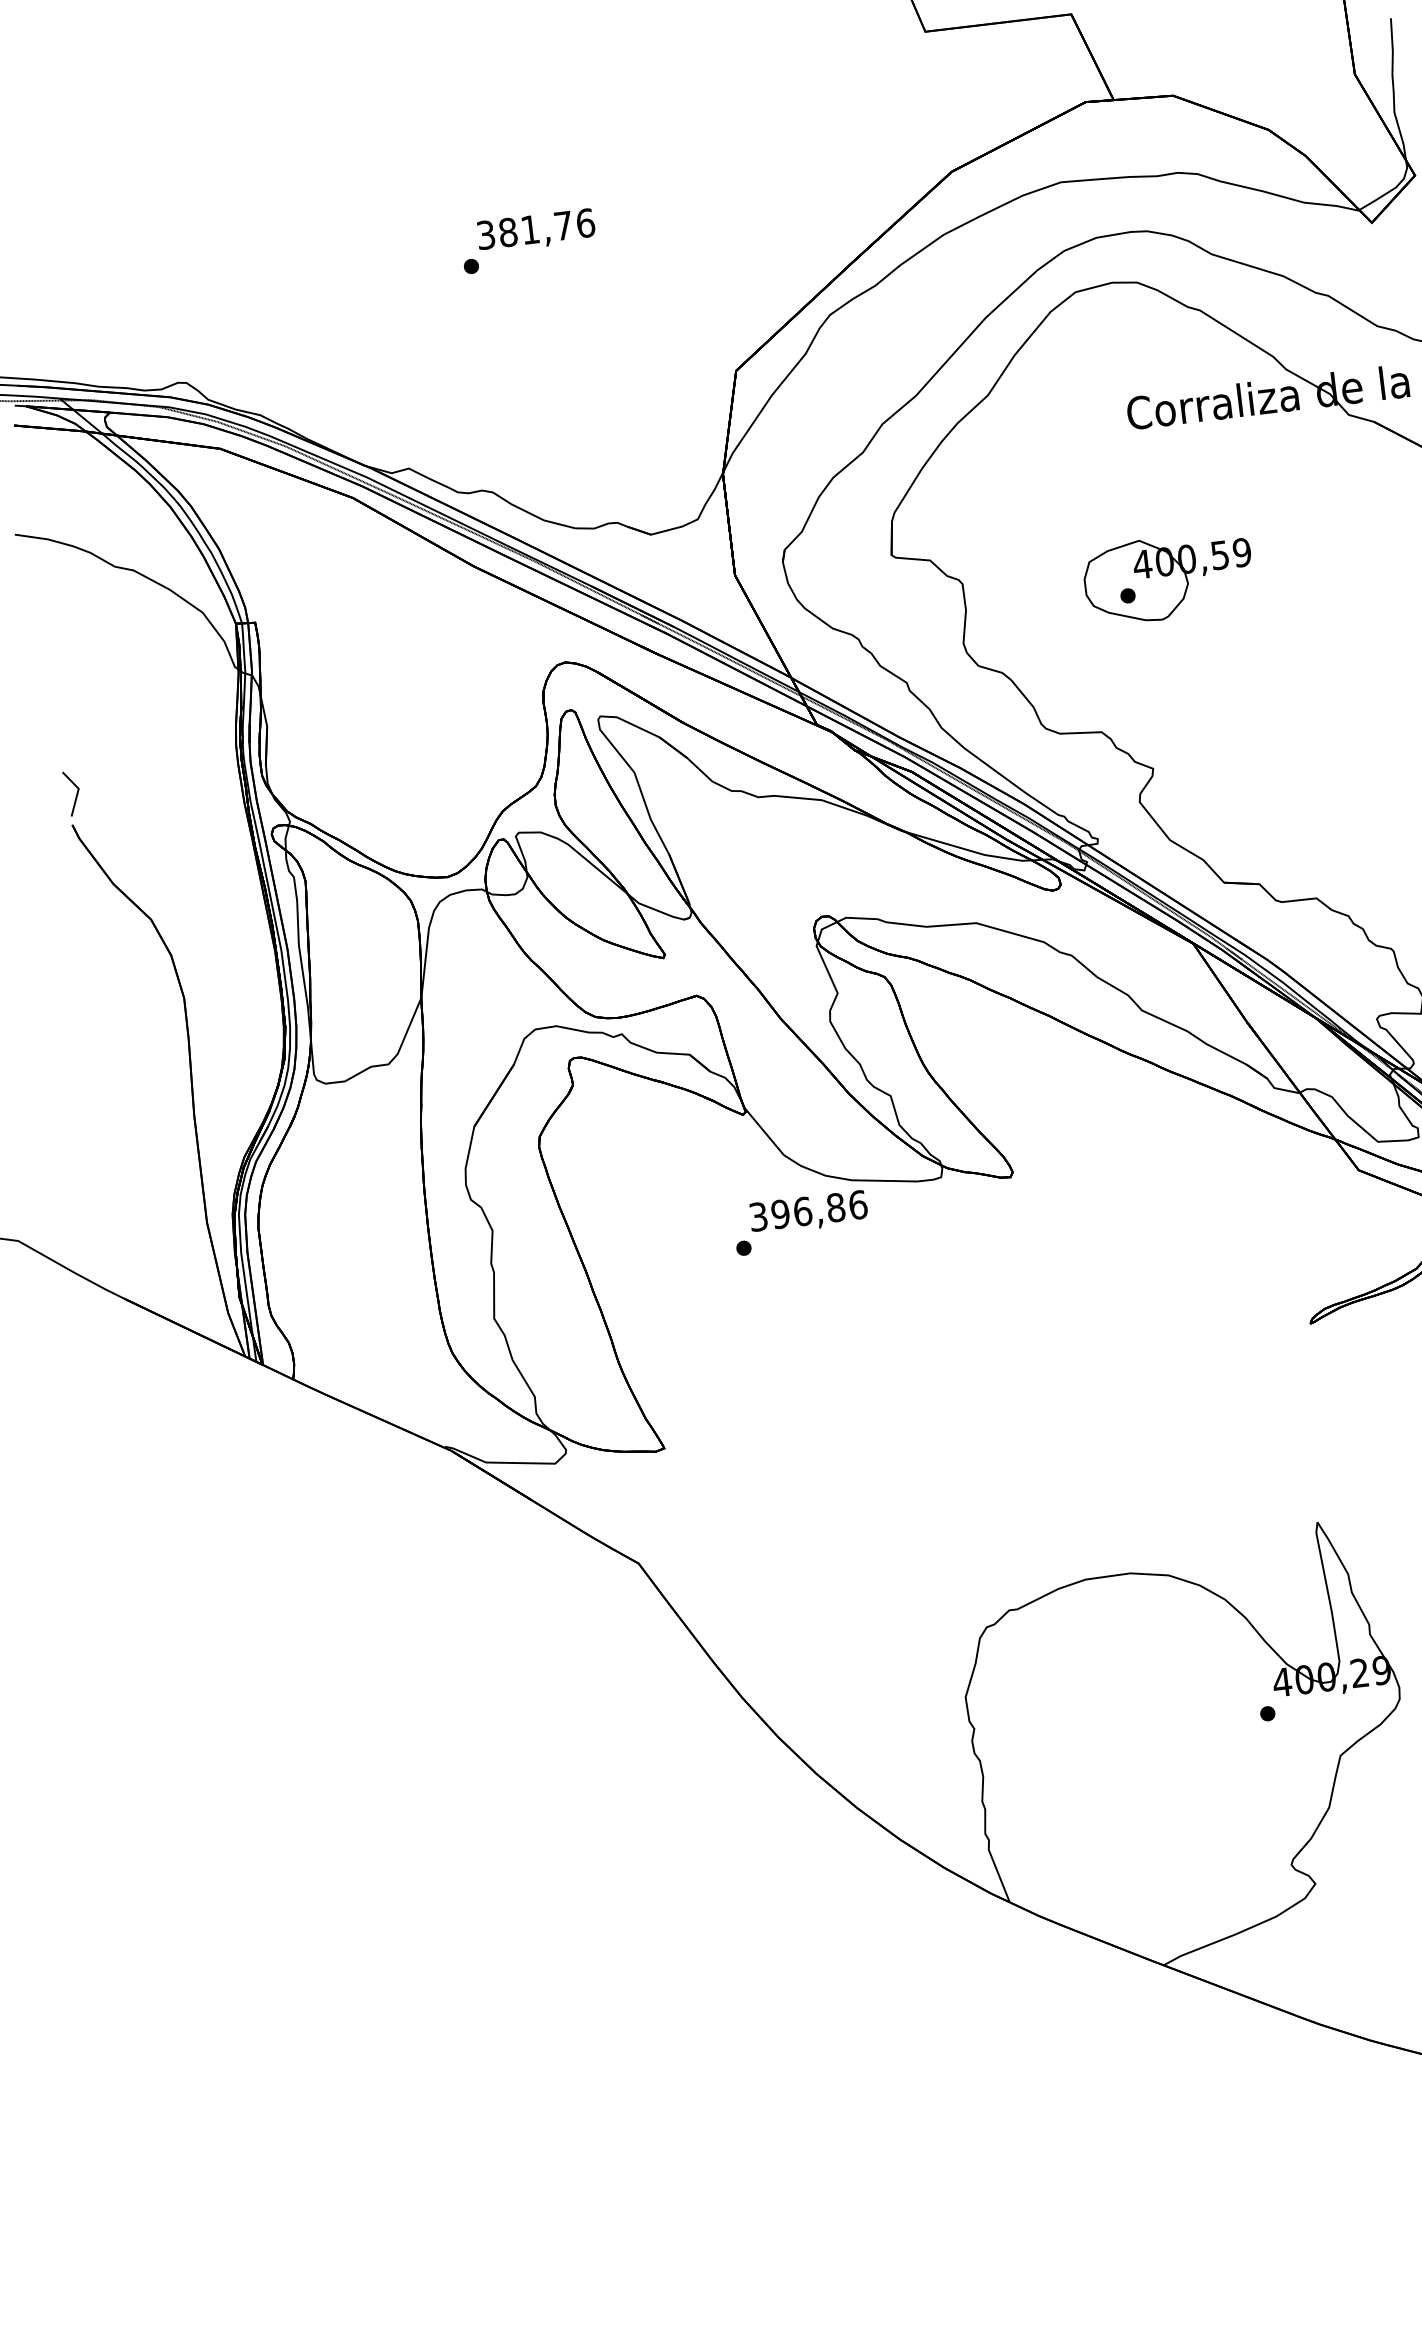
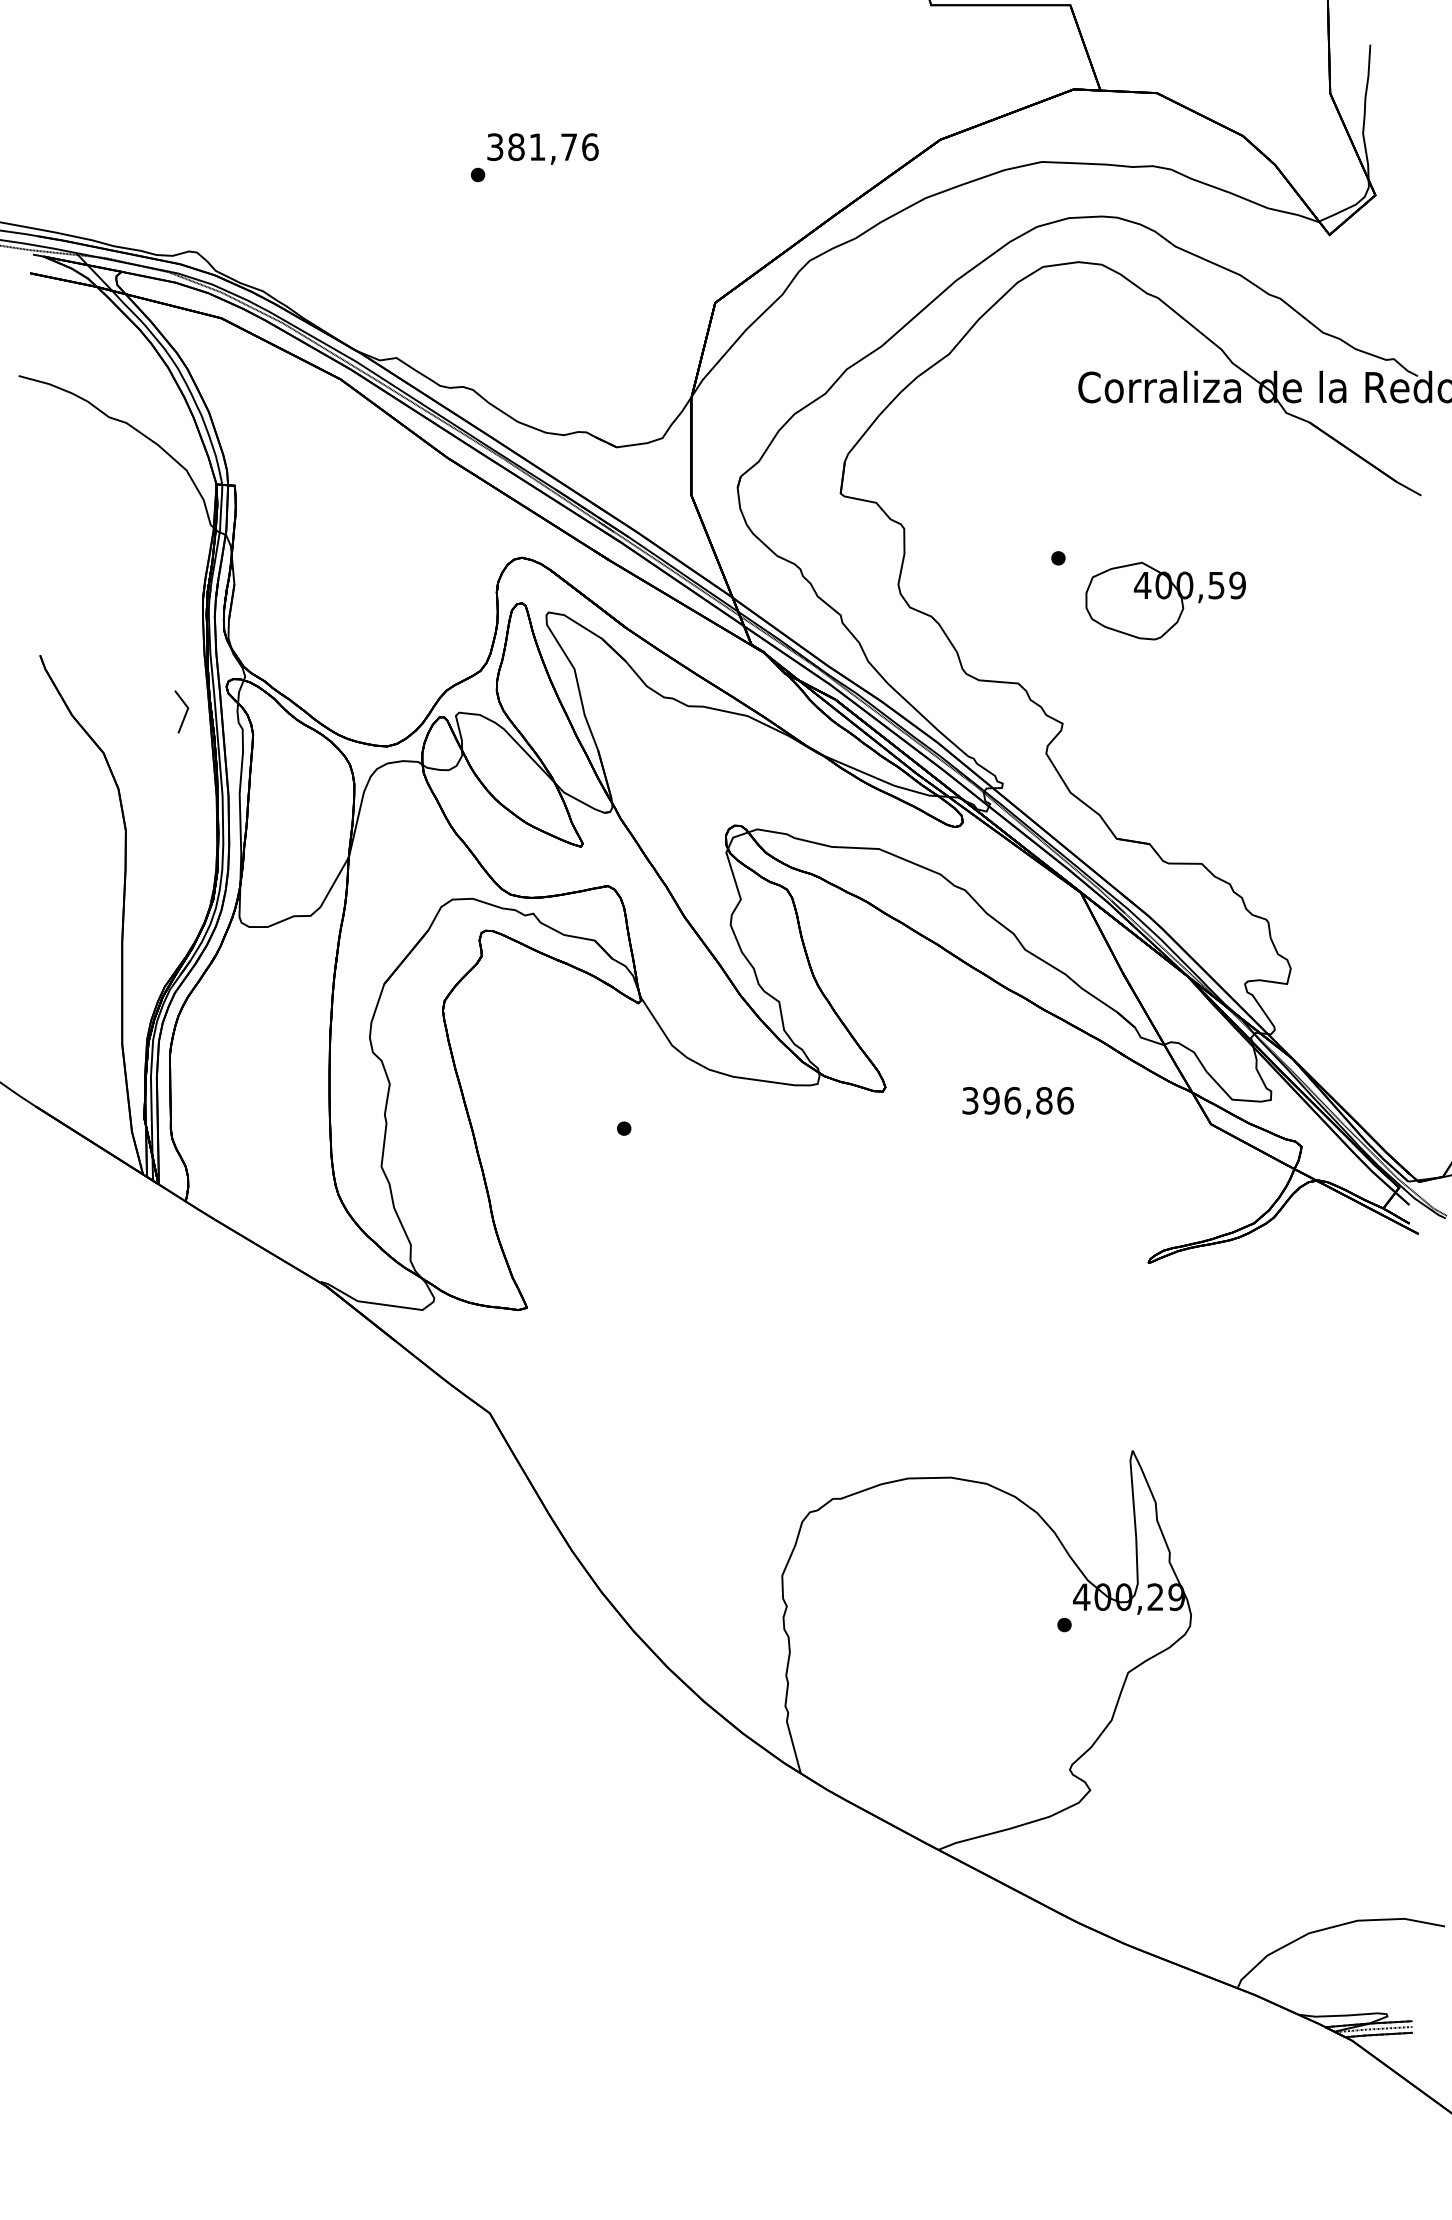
part: (1168, 577) -> (1165, 600), moved
line: (76, 793) -> (185, 712), moved
text: (808, 1212) -> (1017, 1102), moved

